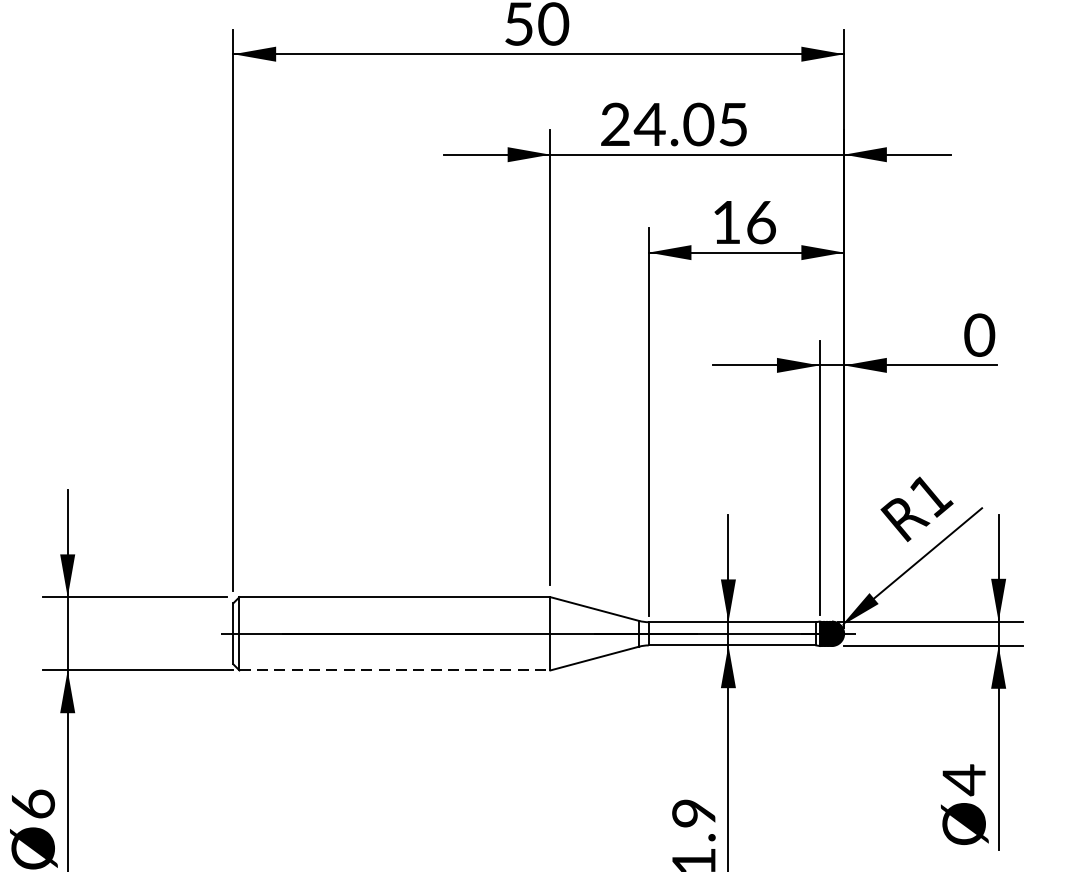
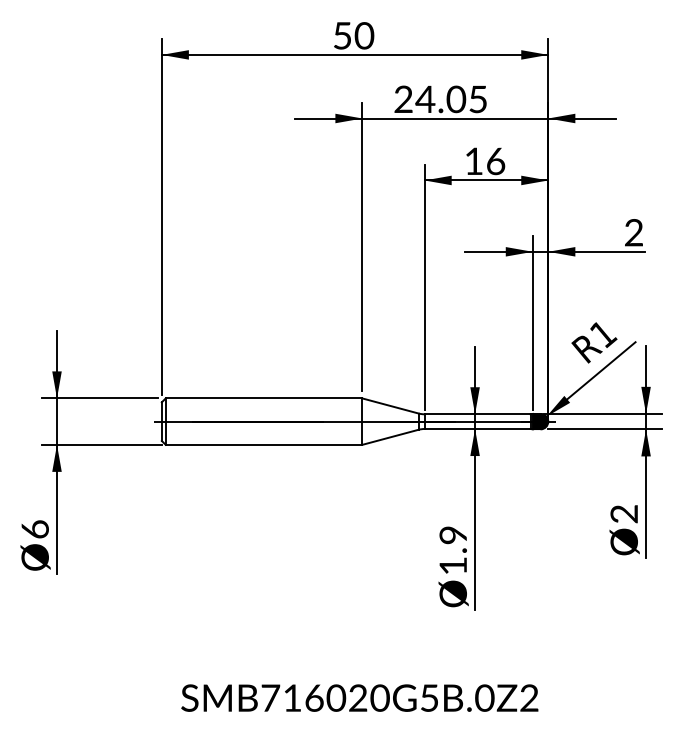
text: (978, 334) -> (633, 232), 0 -> 2
line: (395, 669) -> (264, 444), dashed -> solid
text: (962, 780) -> (623, 514), 4 -> 2

